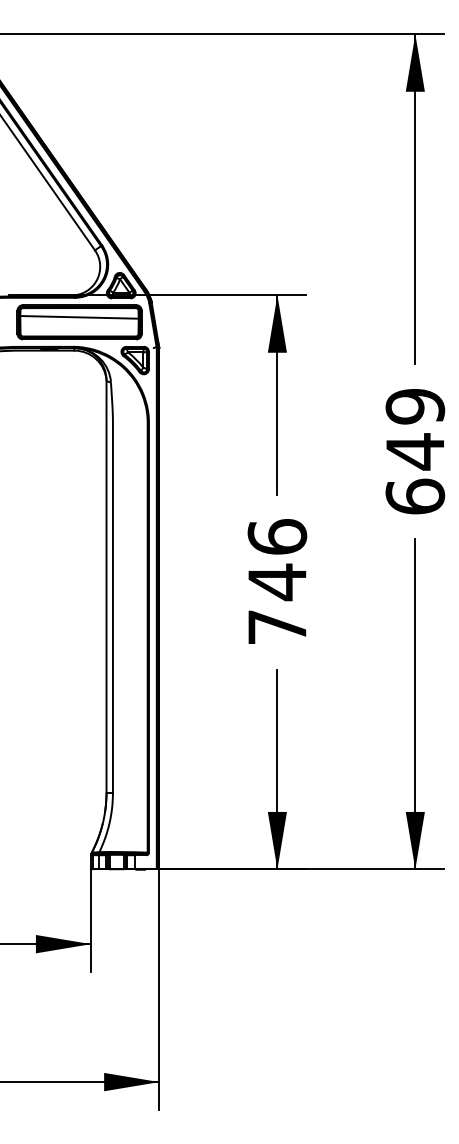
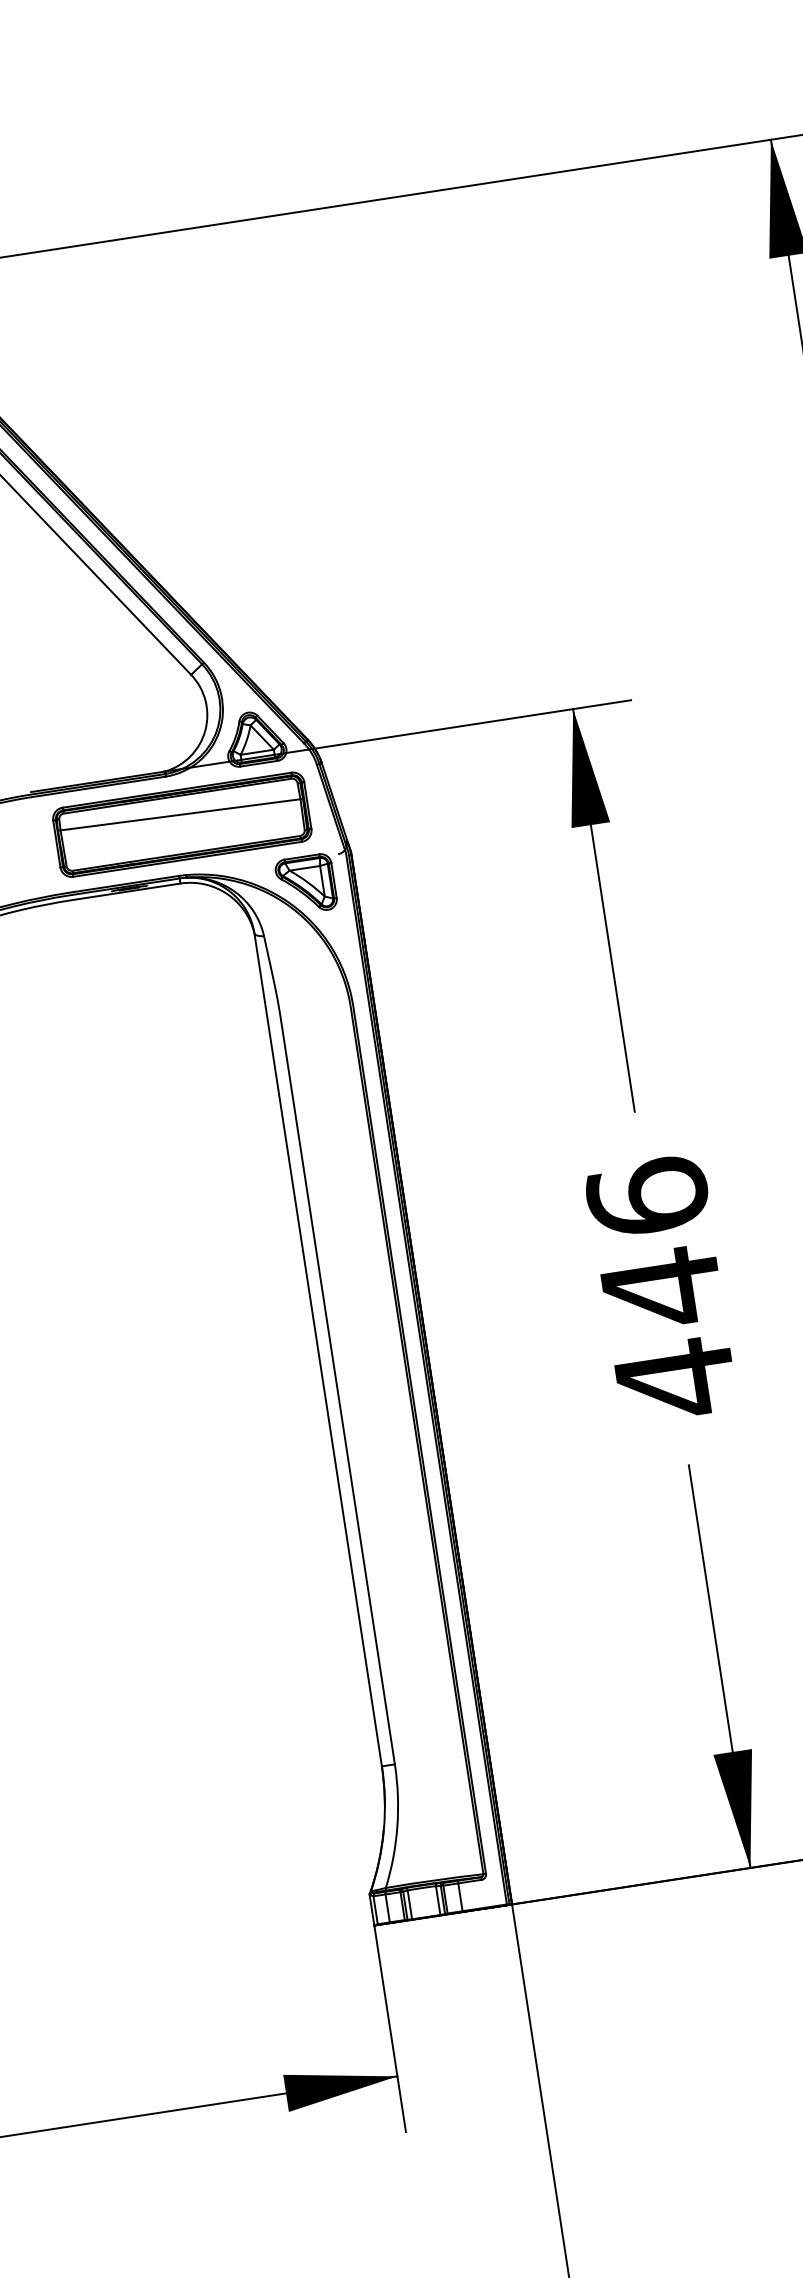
text: (277, 627) -> (675, 1379), 746 -> 446

